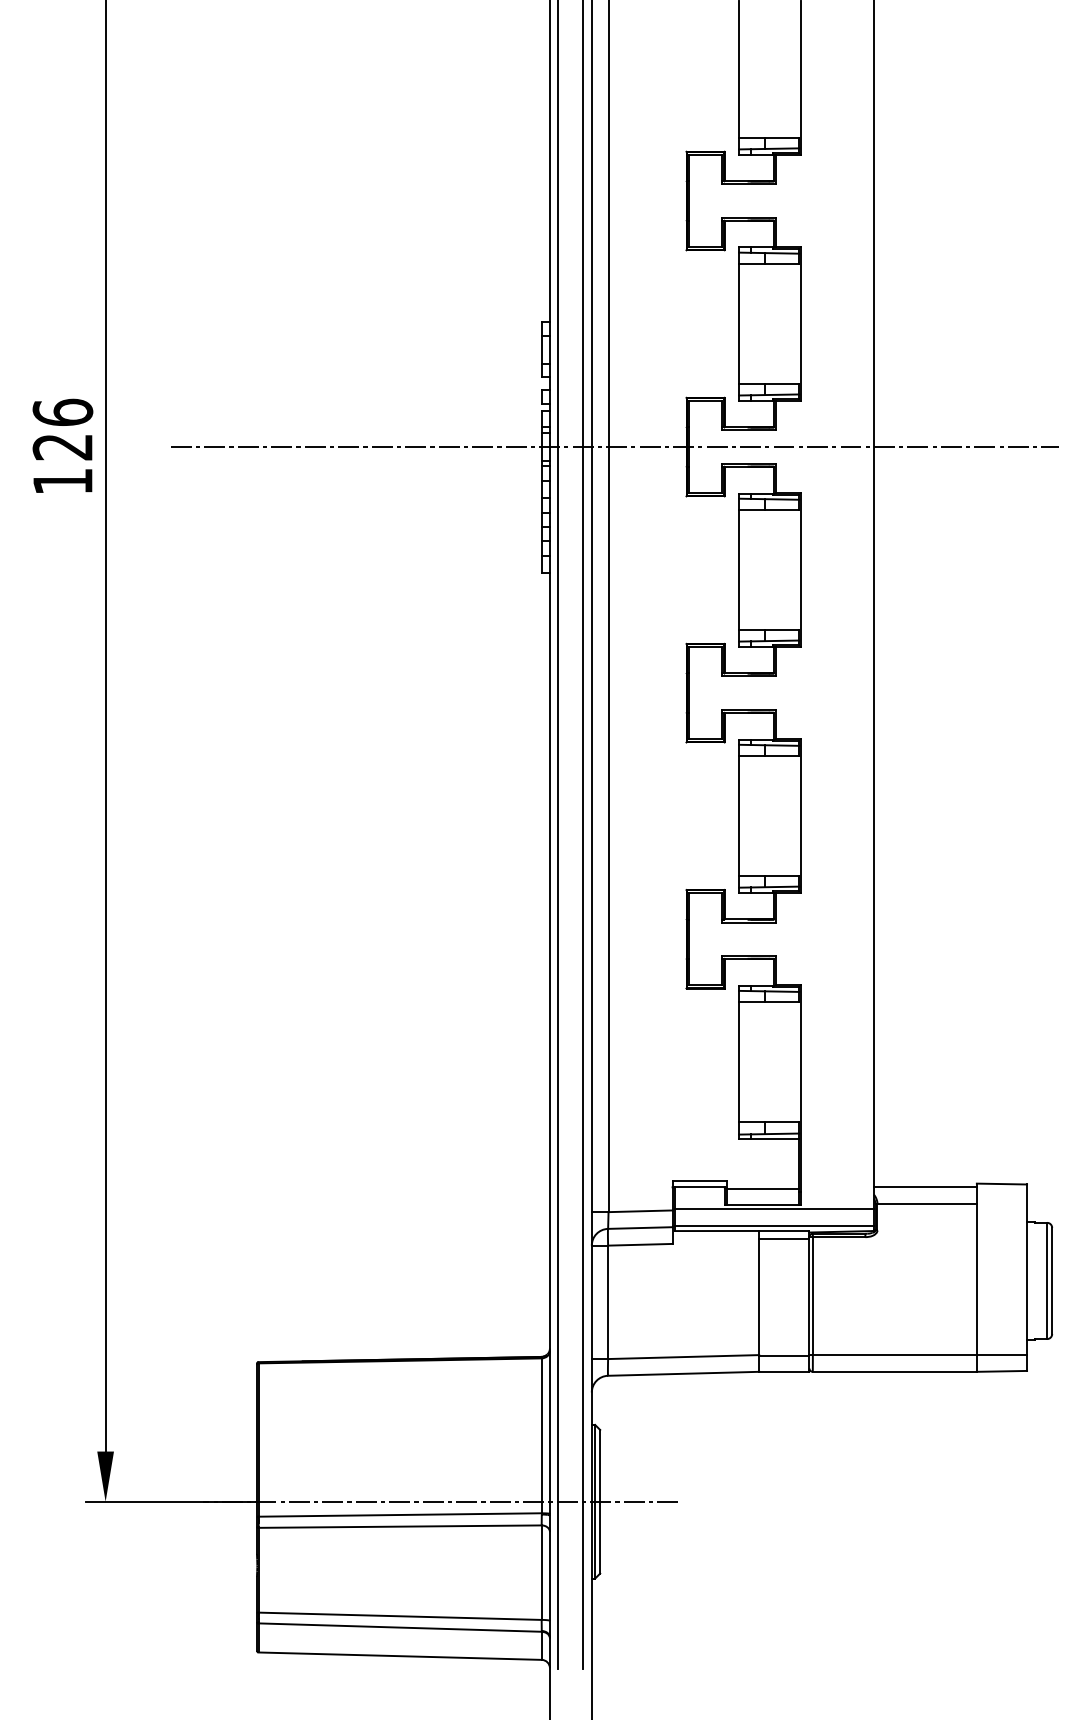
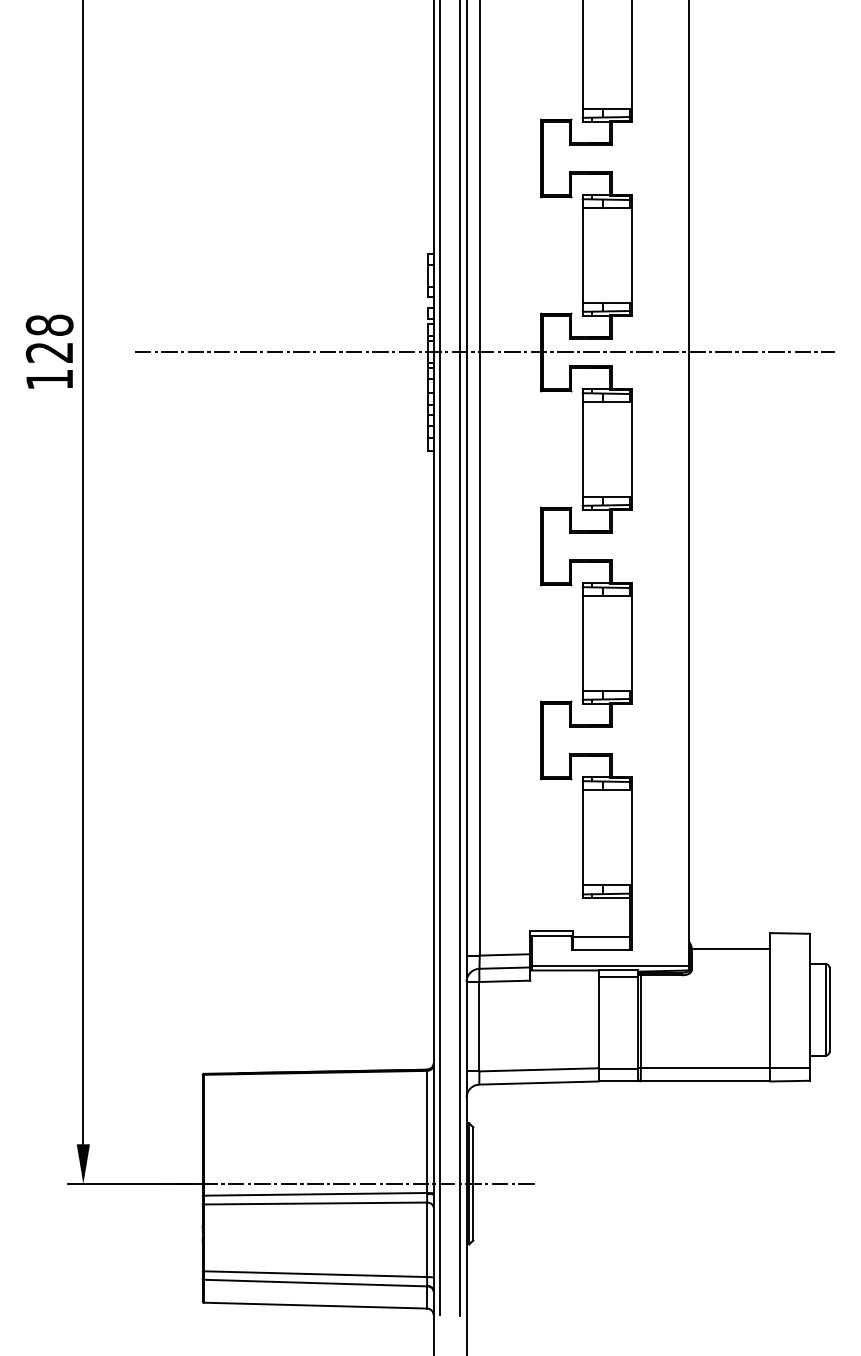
text: (62, 412) -> (49, 325), 126 -> 128
line: (924, 1187) -> (728, 936), removed
line: (773, 1208) -> (609, 952), removed

